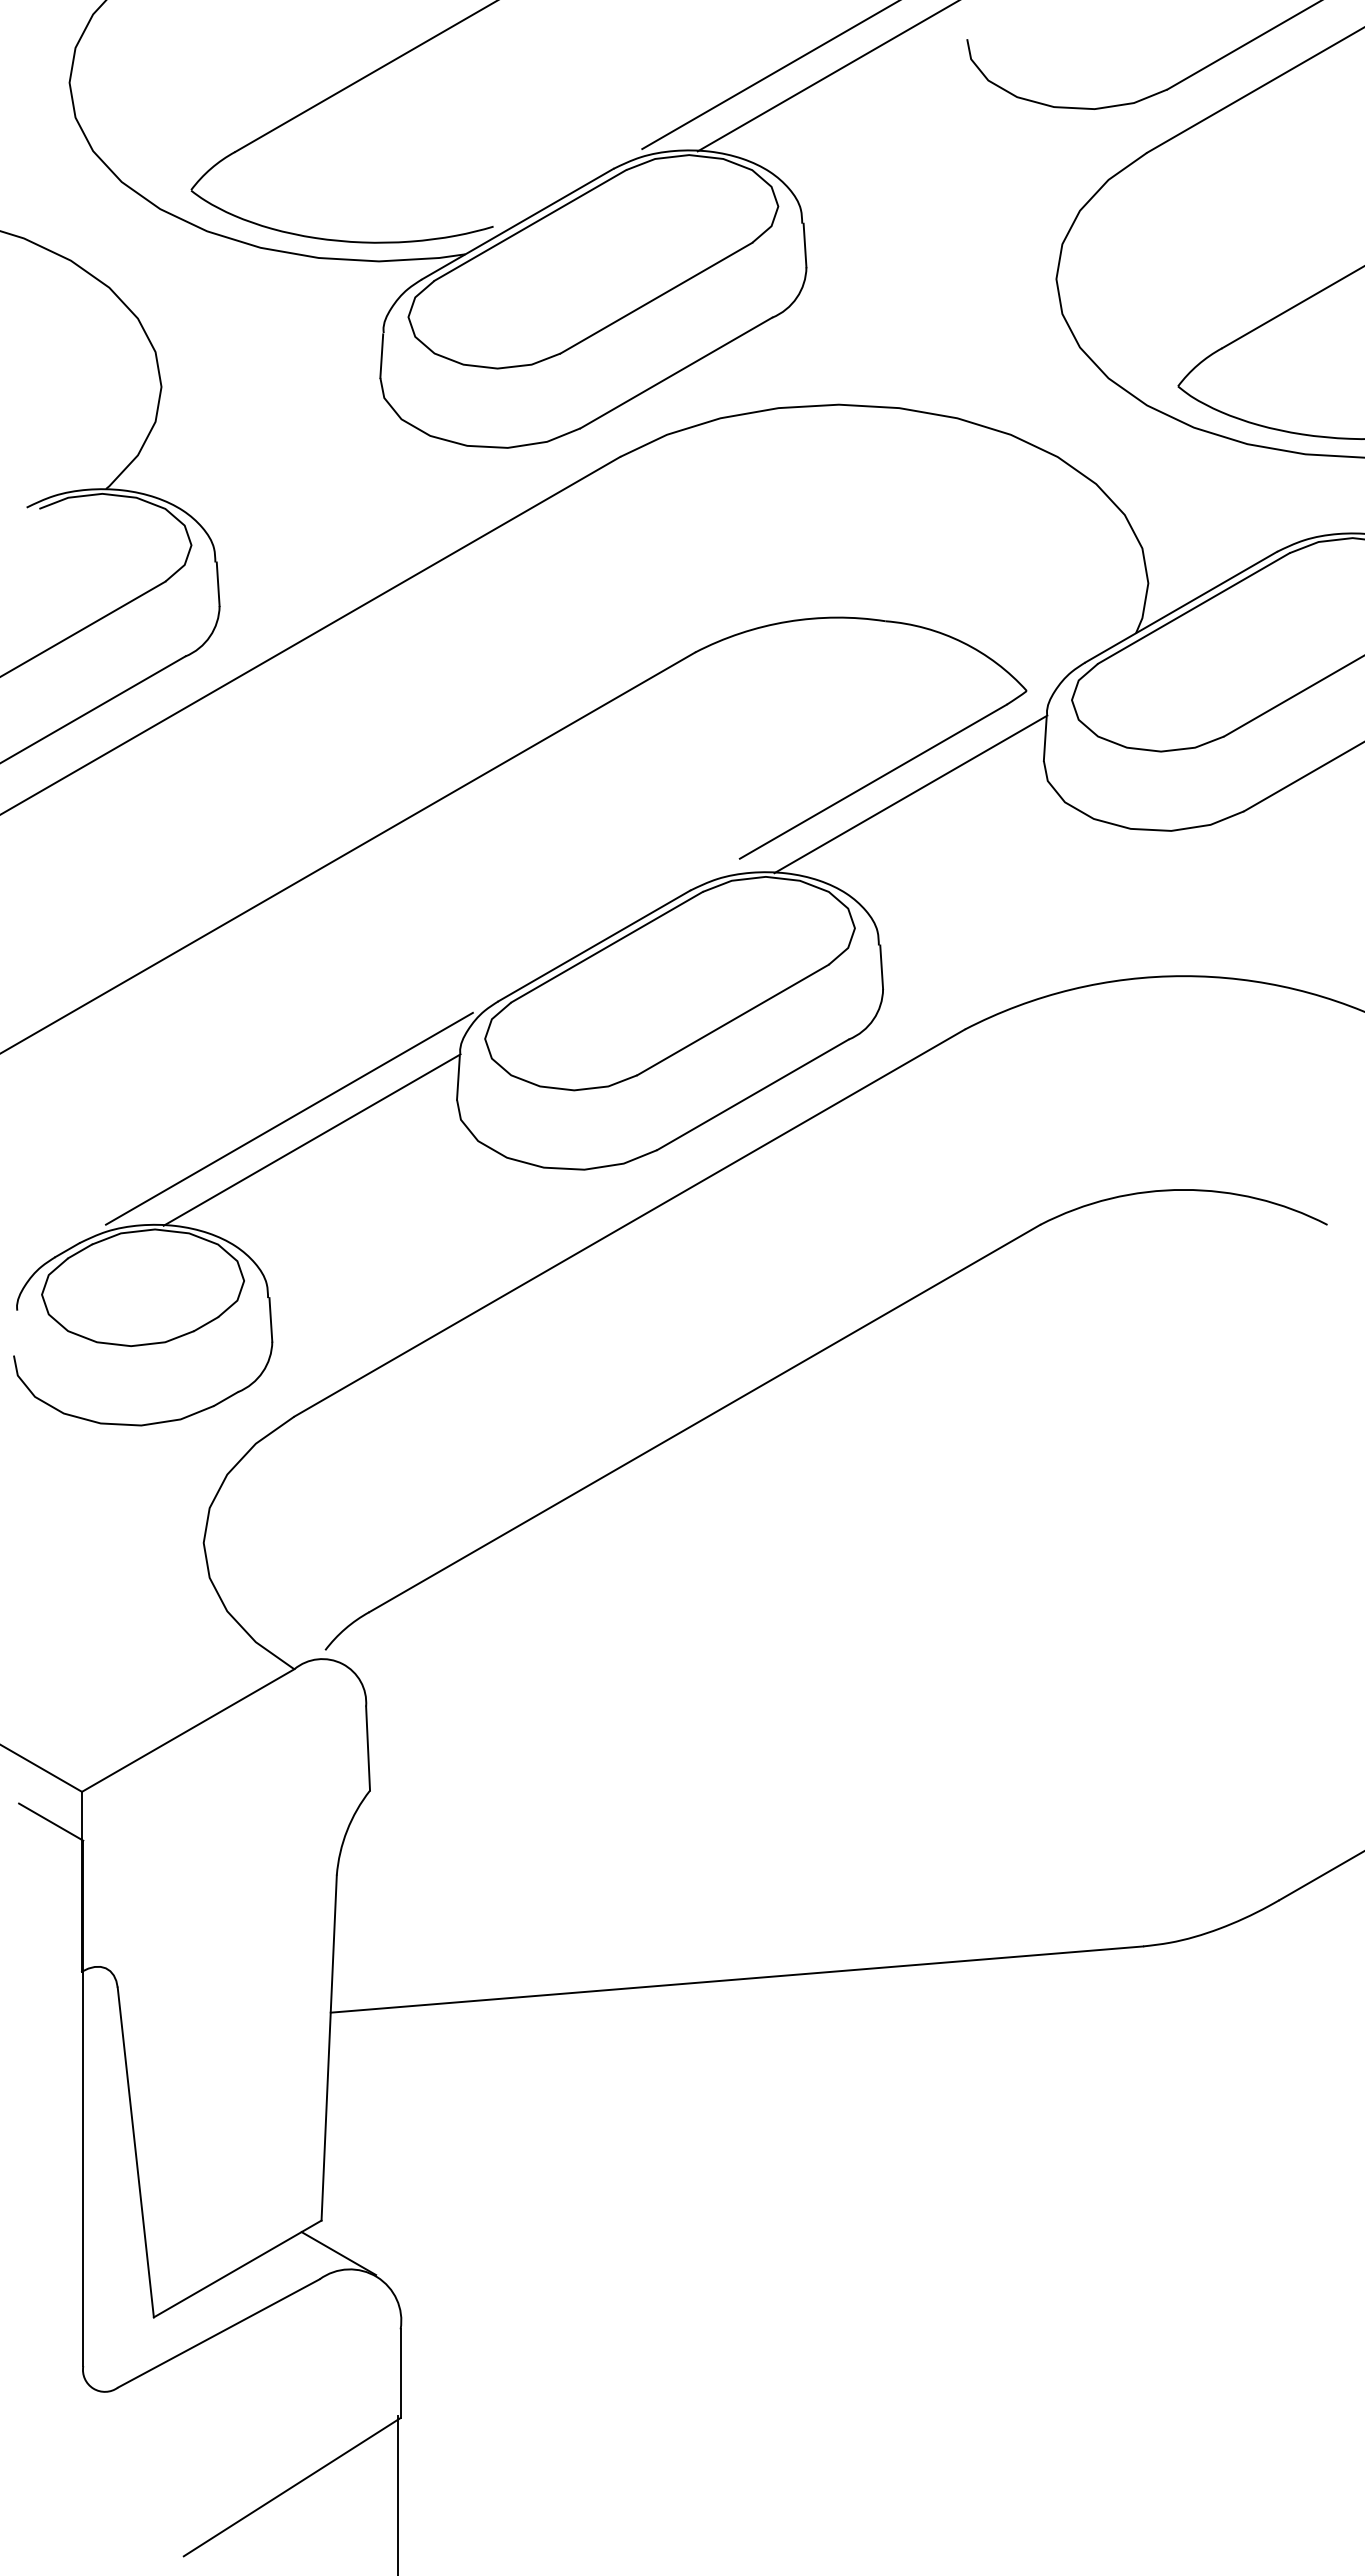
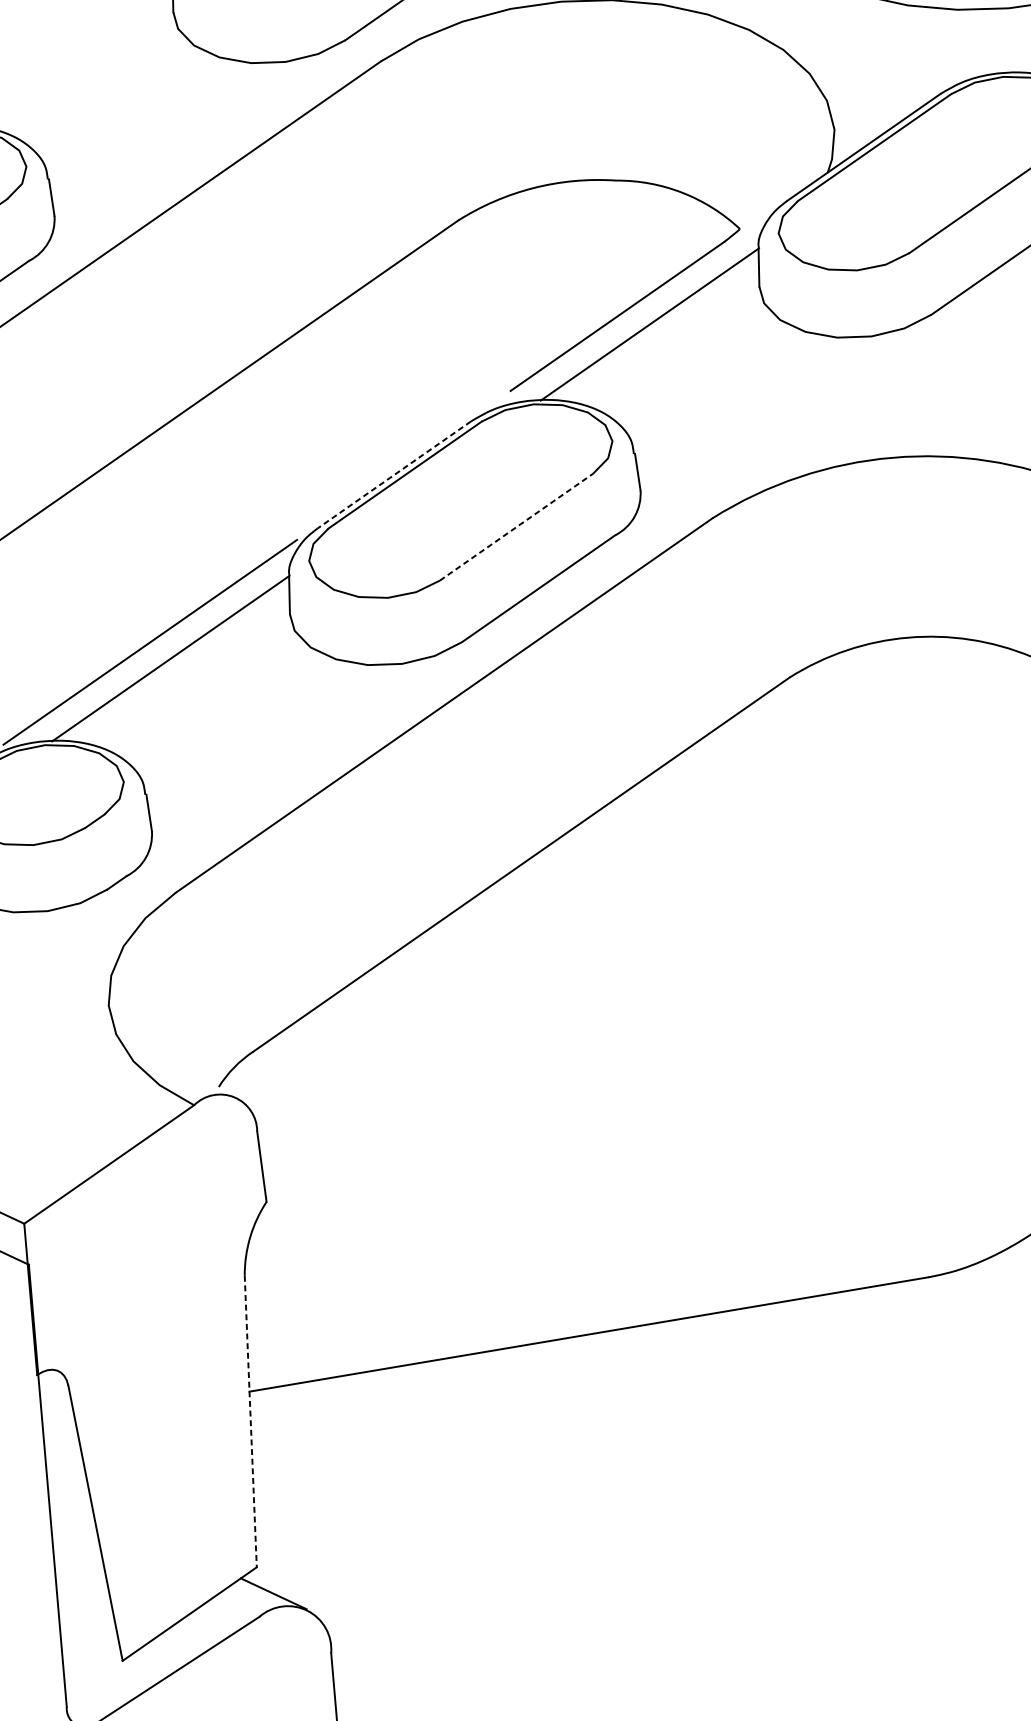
line: (594, 945) -> (394, 474), solid -> dashed
line: (733, 1020) -> (516, 527), solid -> dashed
line: (329, 2048) -> (251, 1421), solid -> dashed

